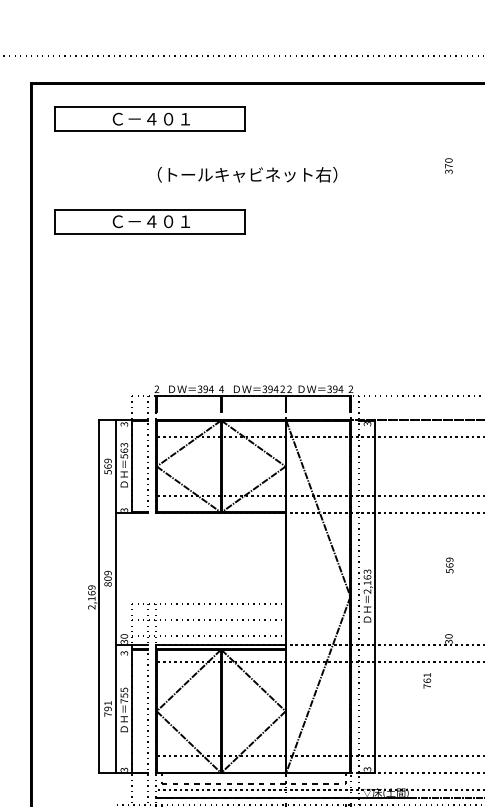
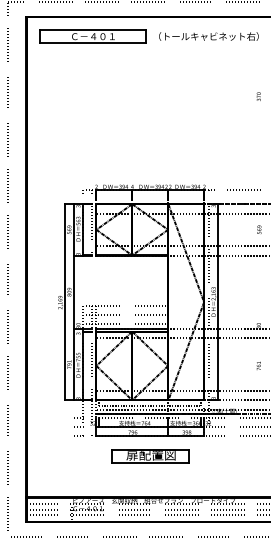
text: (448, 165) -> (258, 96), moved
text: (246, 174) -> (208, 36), moved
part: (149, 221) -> (92, 93), removed
text: (450, 564) -> (259, 229), moved
text: (426, 679) -> (258, 365), moved

